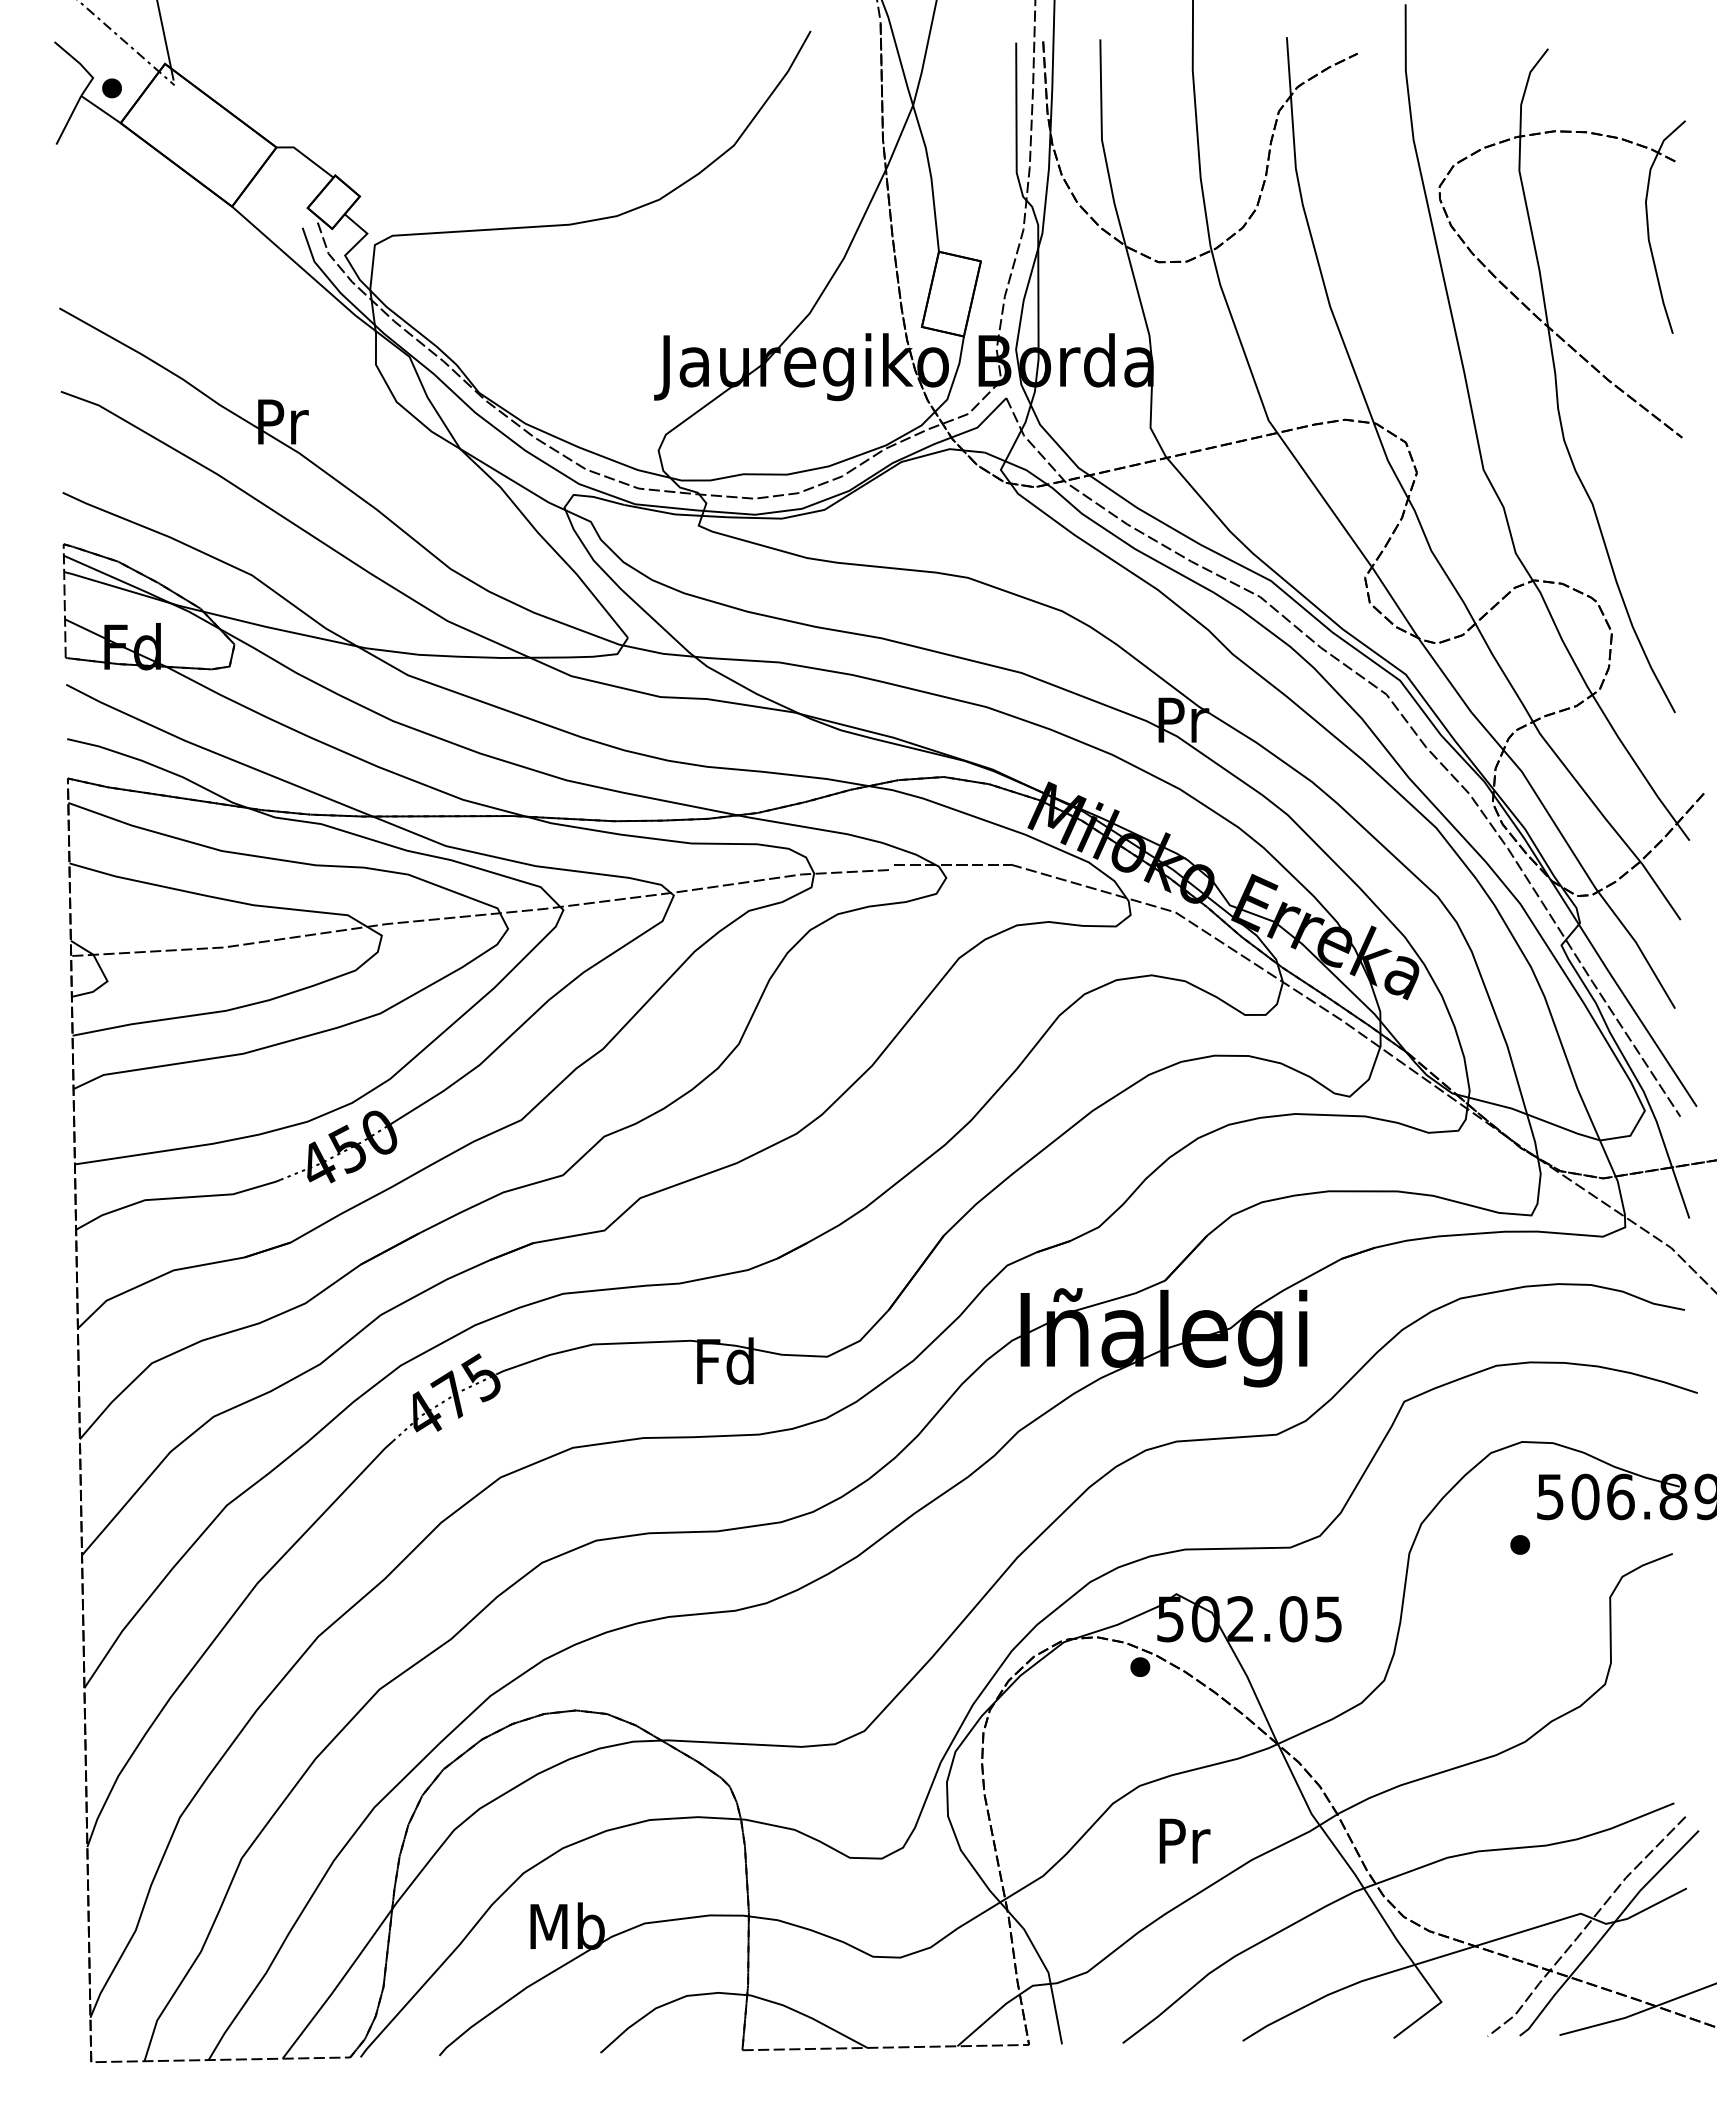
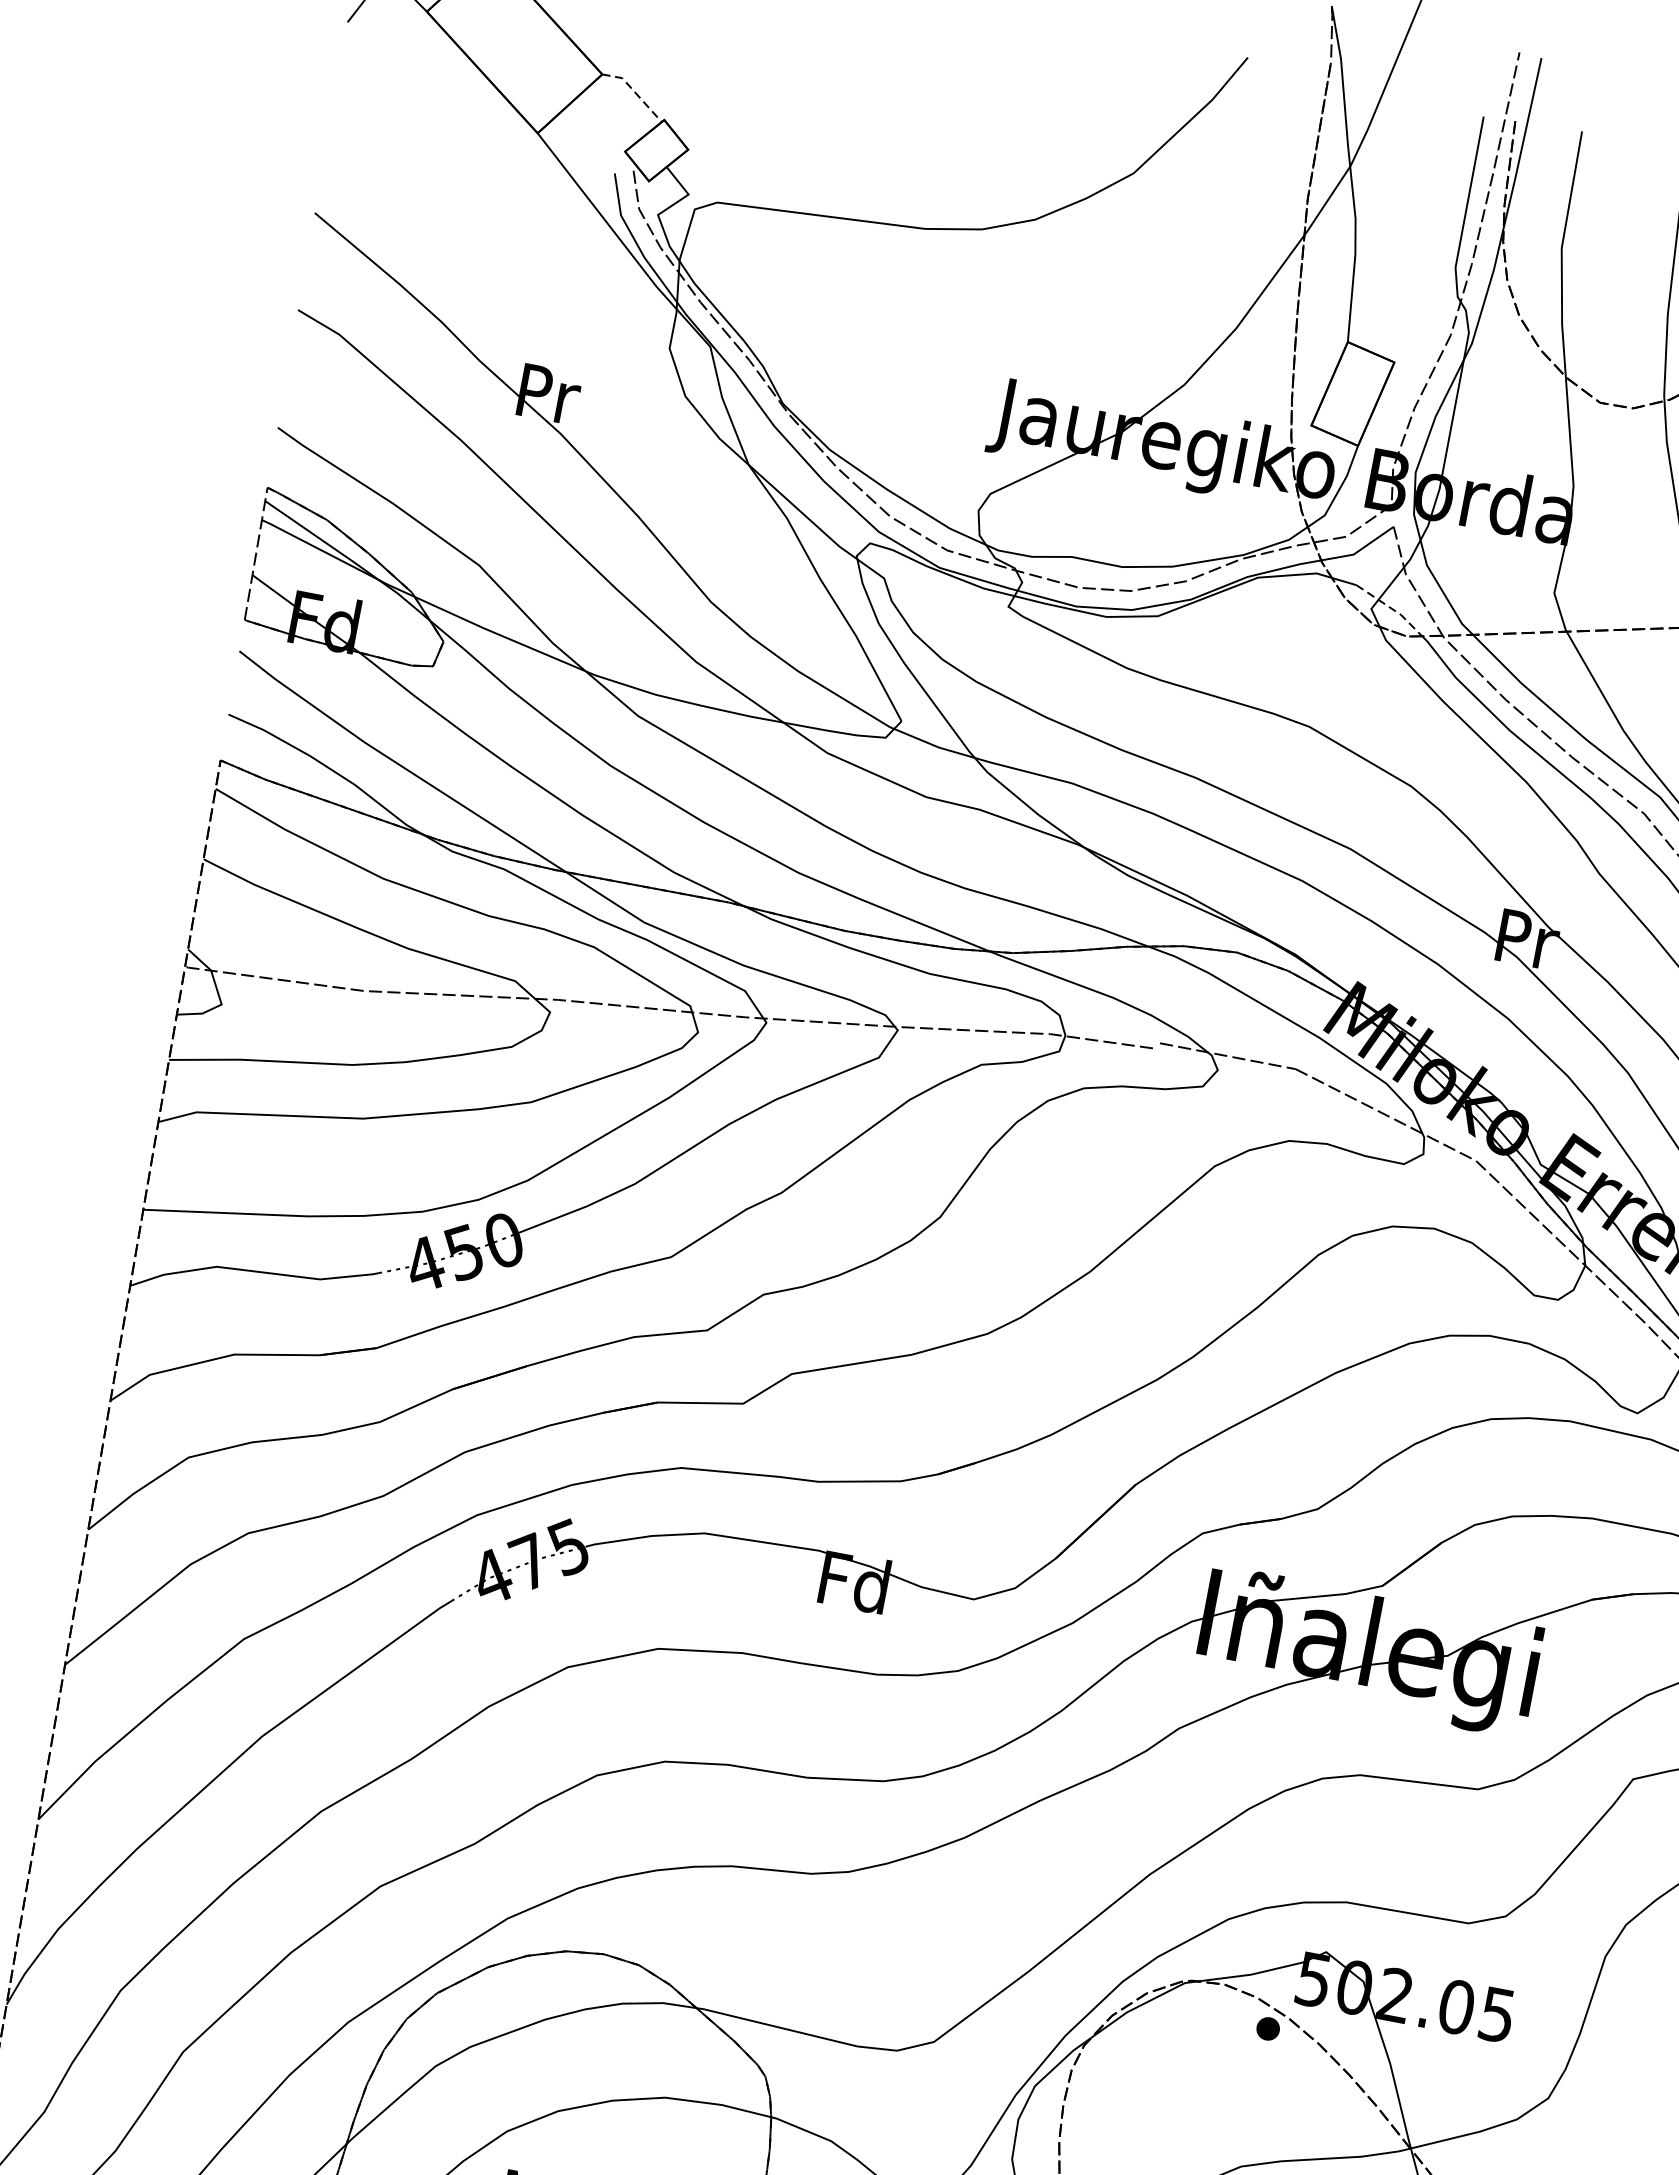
line: (306, 156) -> (635, 91), solid -> dashed
line: (1018, 466) -> (1392, 608), solid -> dashed

